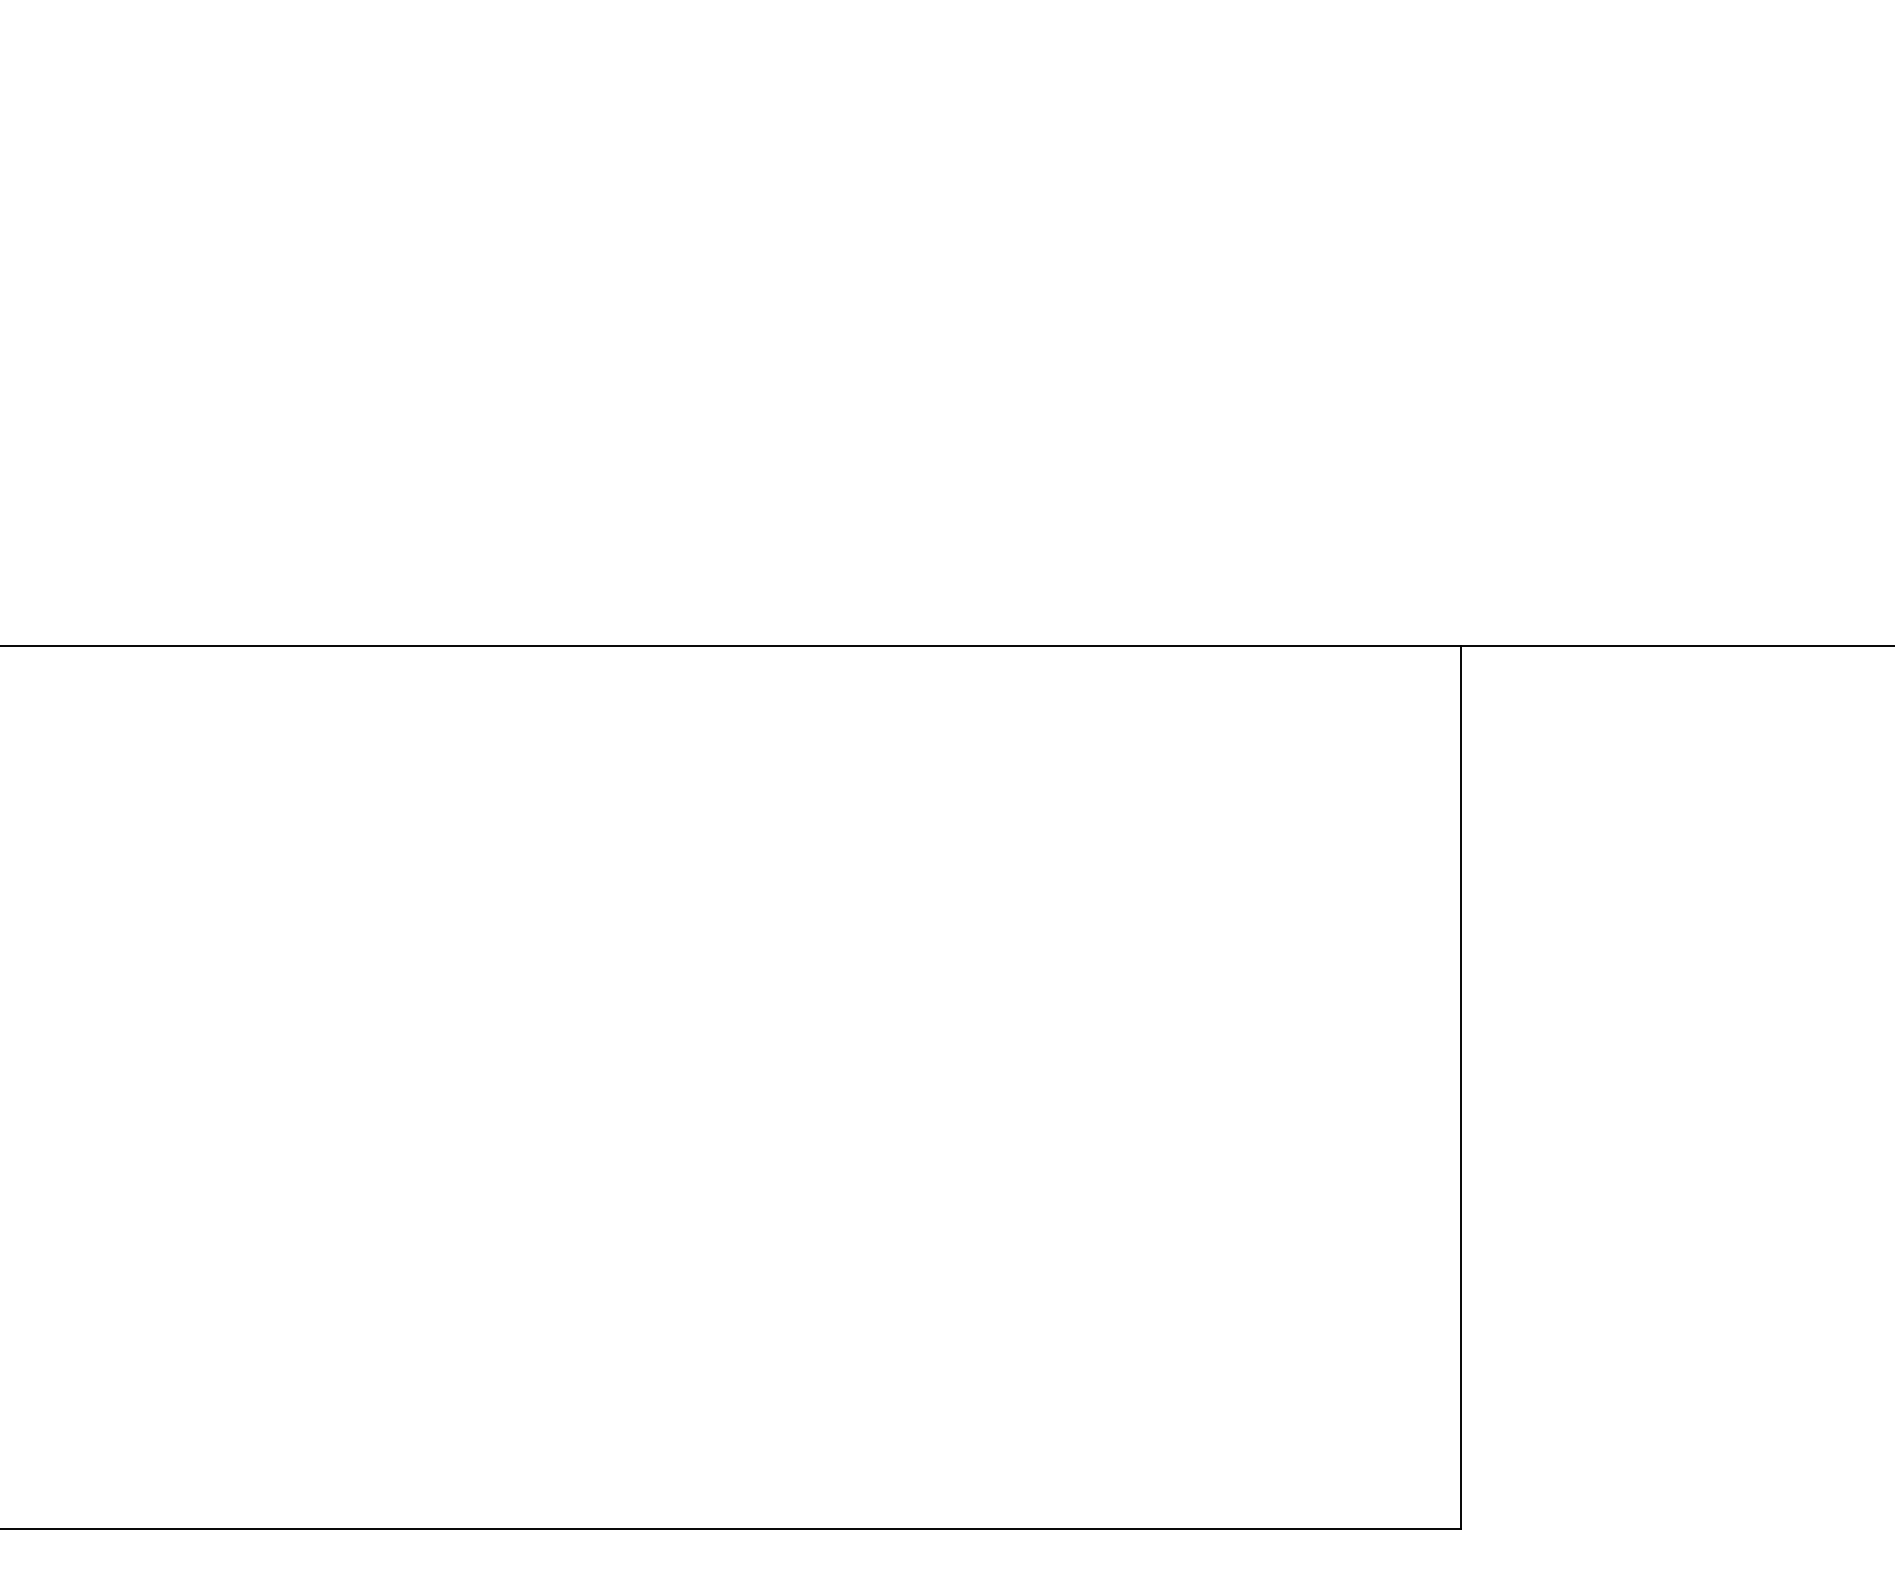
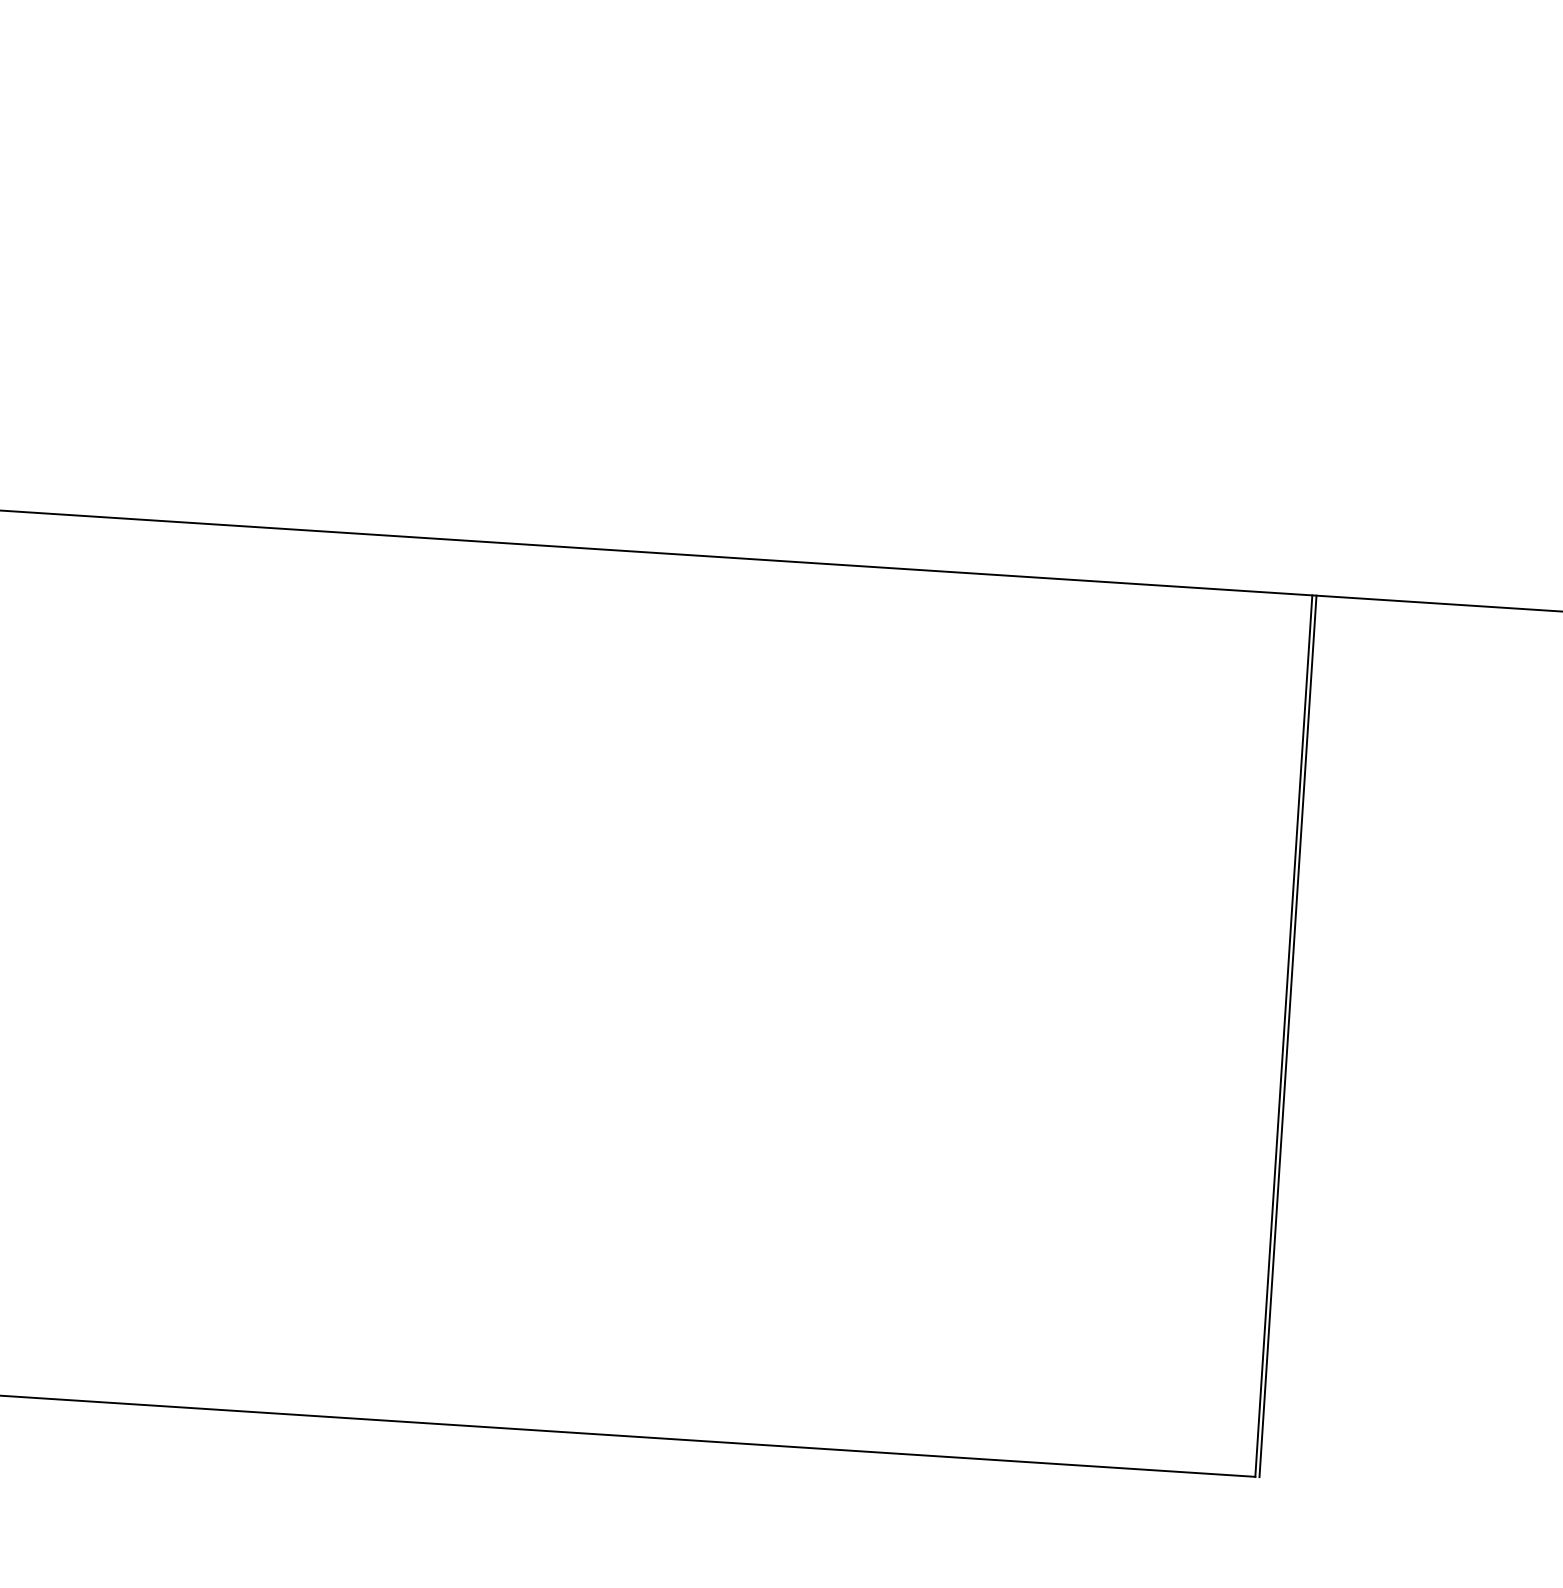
line: (1465, 1087) -> (1288, 1036), added

